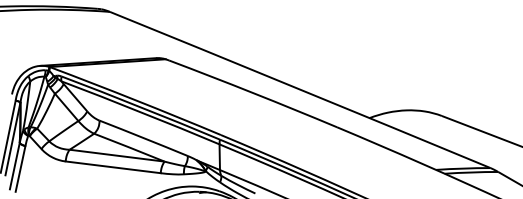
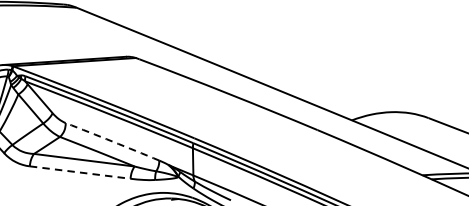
arc: (143, 138) -> (112, 141), solid -> dashed
line: (113, 167) -> (80, 172), solid -> dashed

